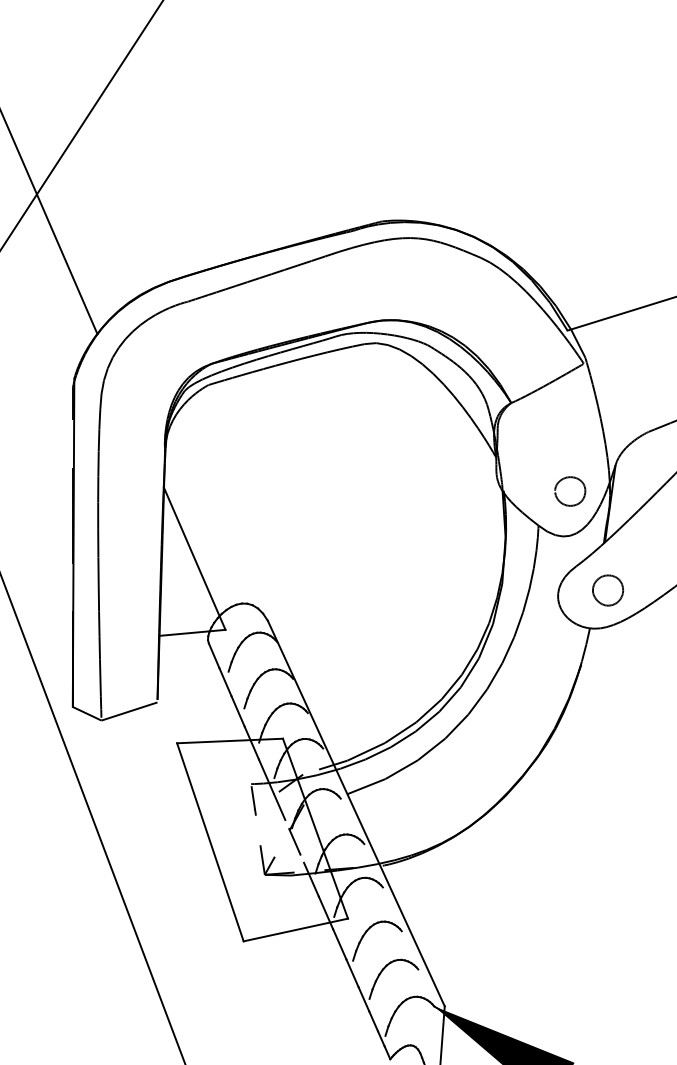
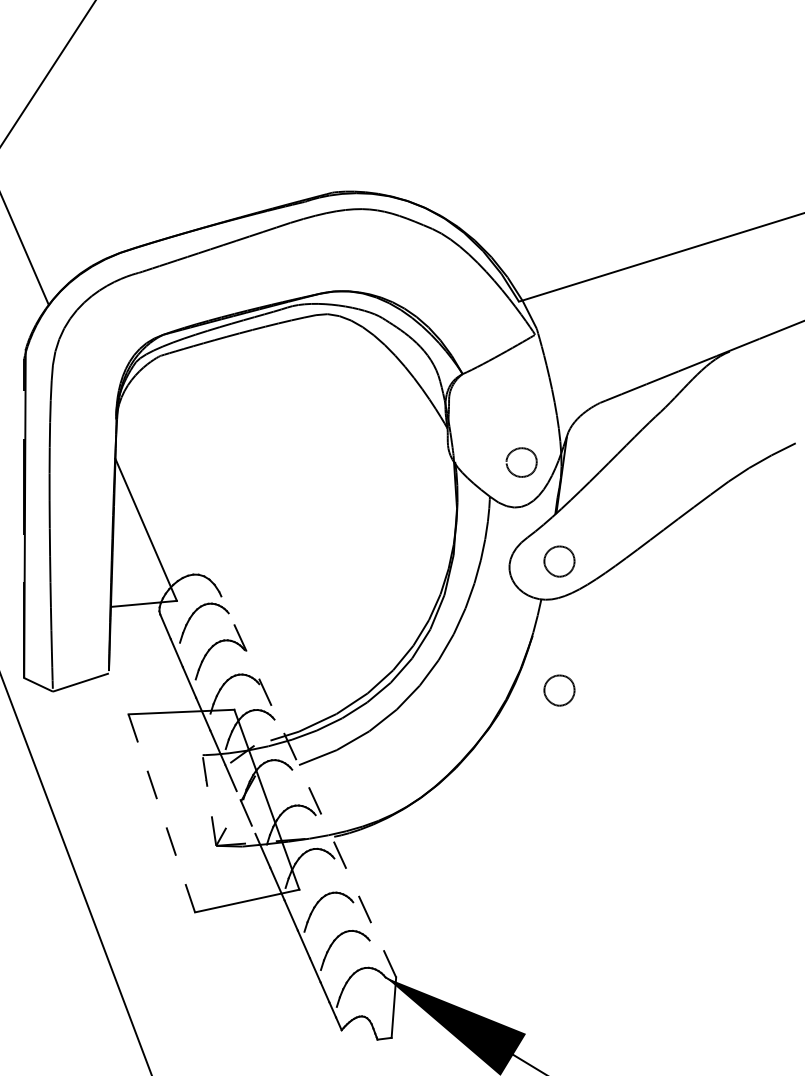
part: (608, 719) -> (559, 690), added
line: (356, 813) -> (307, 784), solid -> dashed
line: (210, 841) -> (161, 812), solid -> dashed

